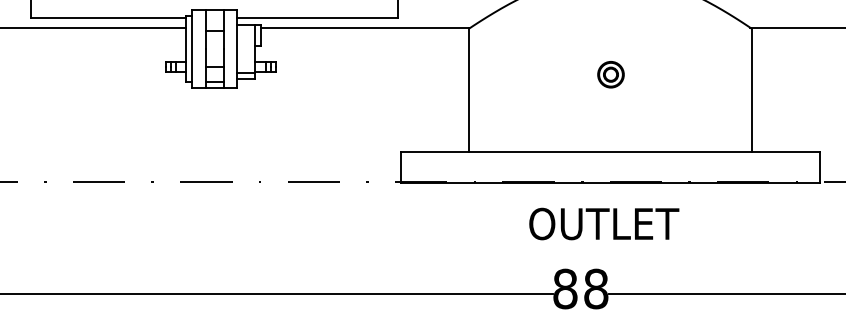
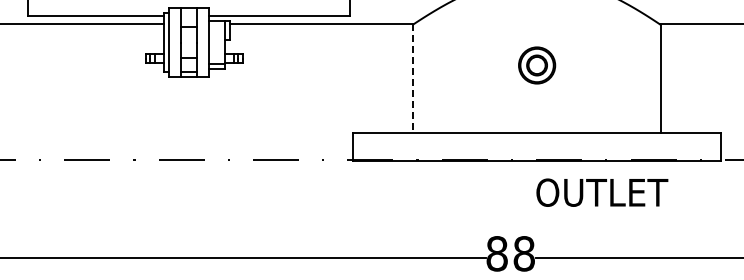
part: (611, 74) -> (537, 65), size x1.6
line: (469, 89) -> (412, 78), solid -> dashed
text: (604, 223) -> (602, 192), moved

